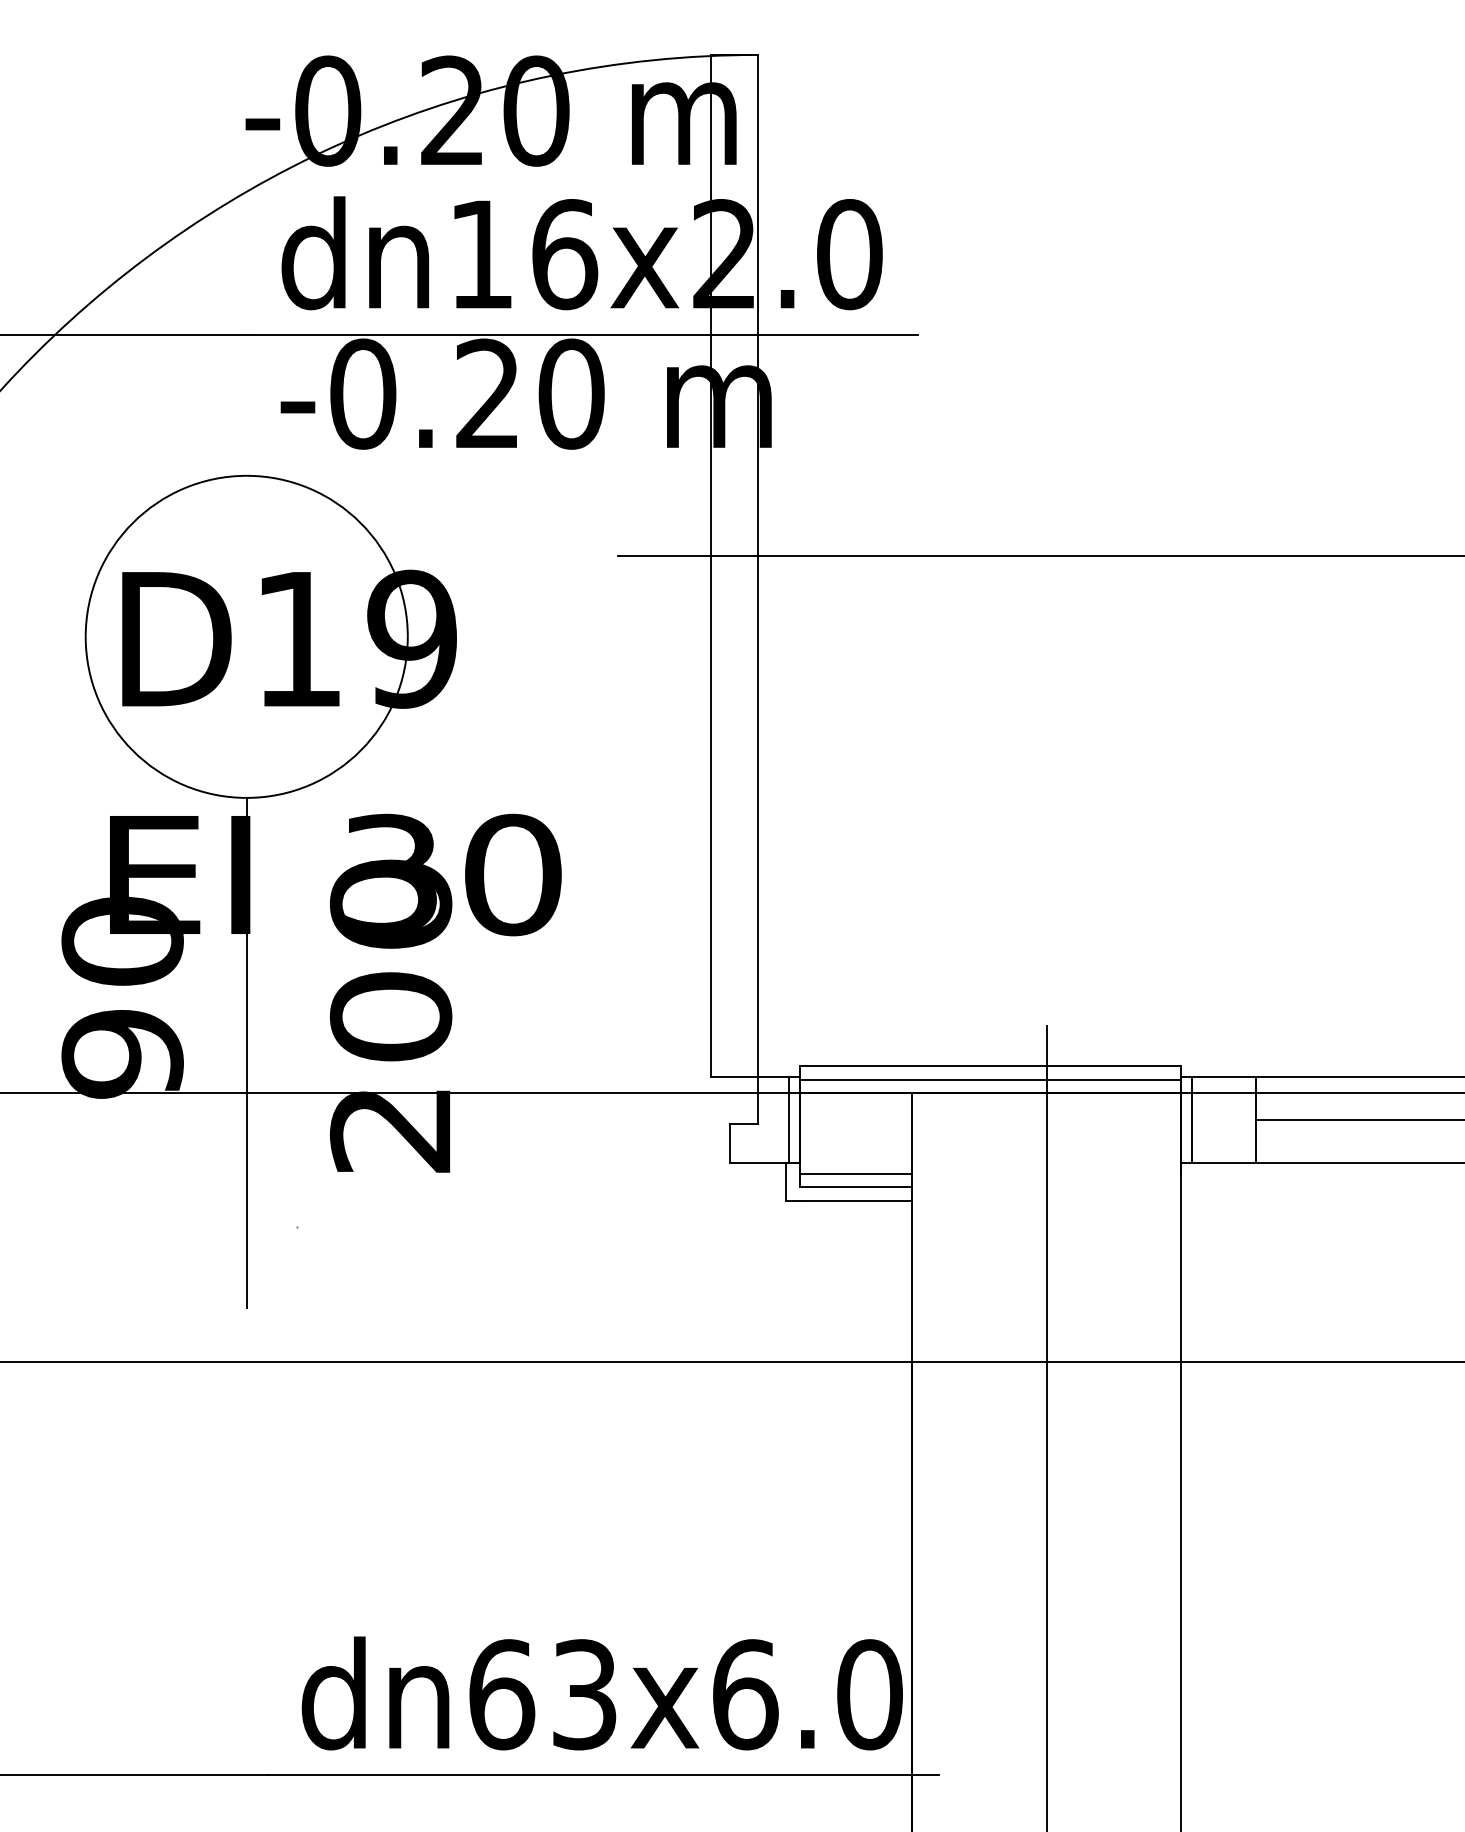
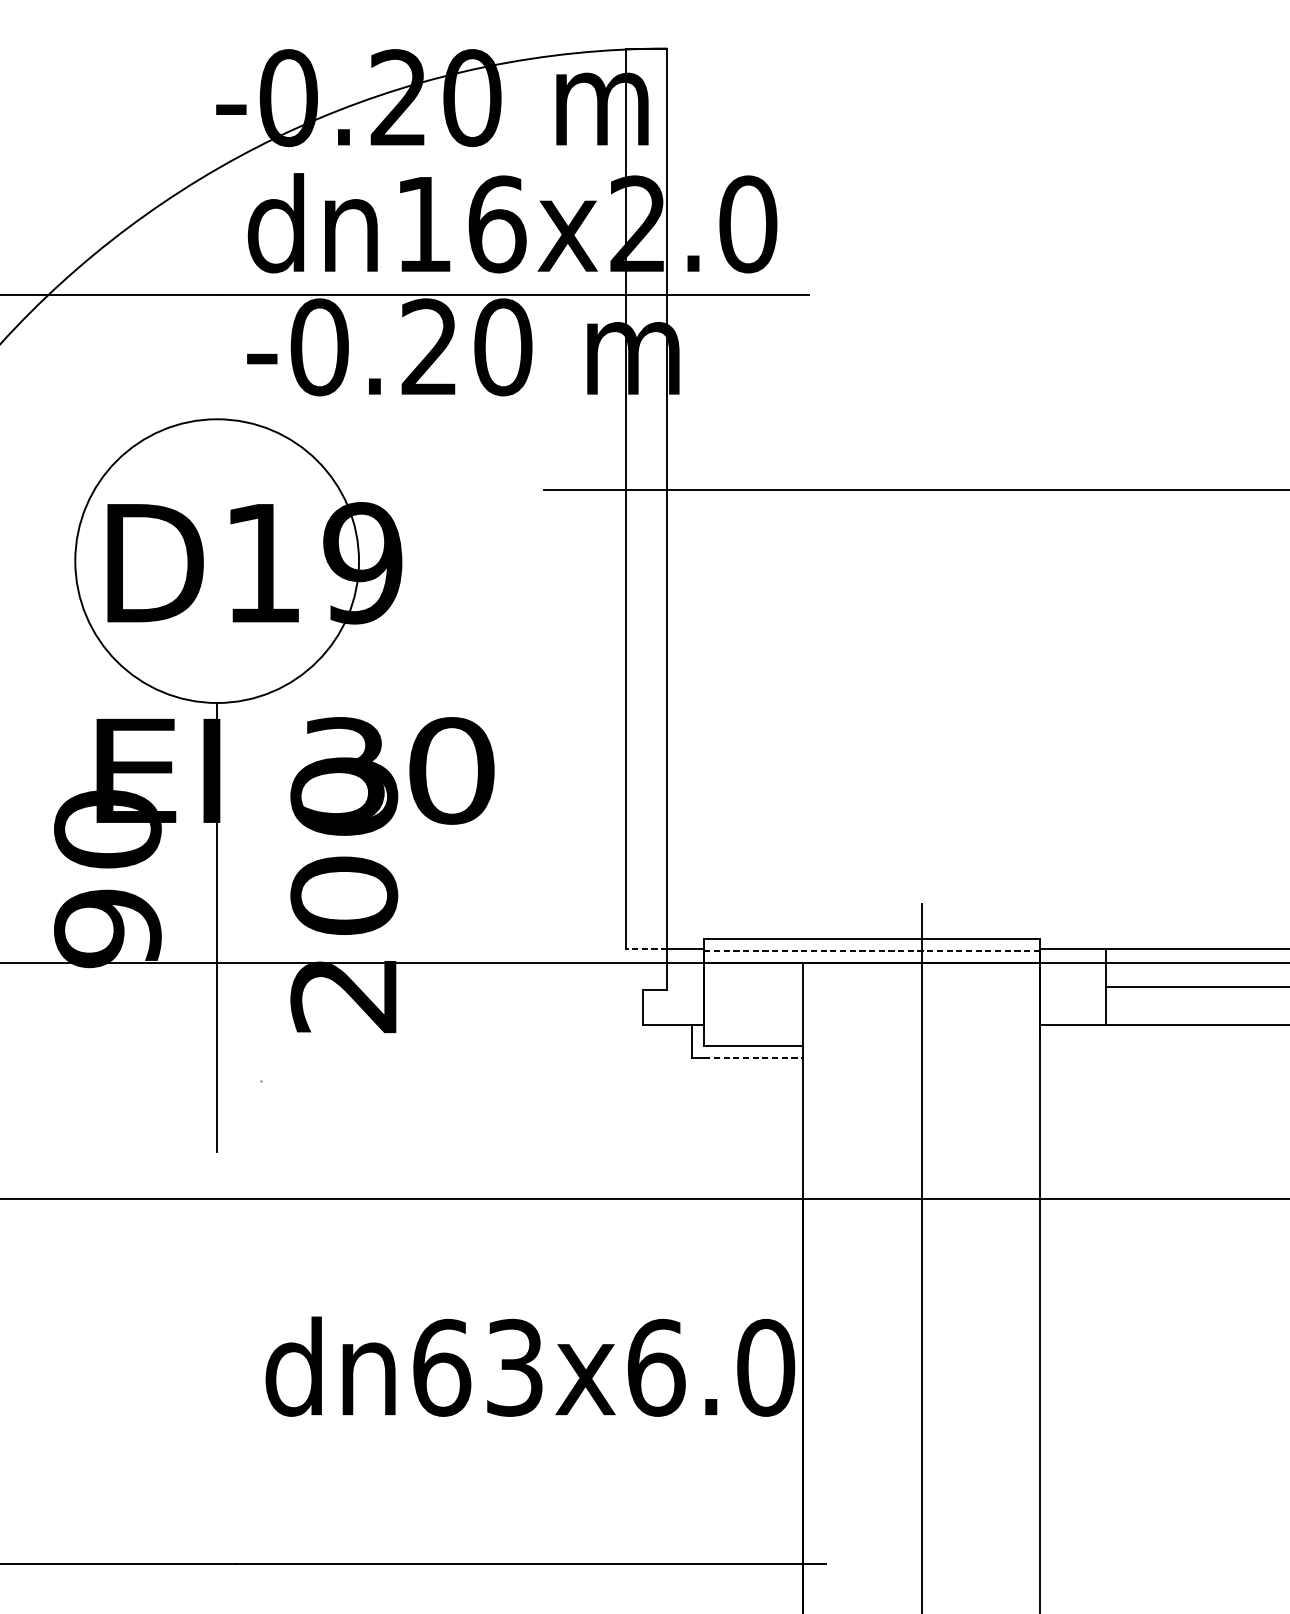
line: (734, 1077) -> (646, 949), solid -> dashed
line: (990, 1079) -> (872, 951), solid -> dashed
line: (788, 1119) -> (694, 986), removed
line: (1191, 1119) -> (1049, 986), removed
line: (855, 1173) -> (753, 1033), removed
line: (856, 1200) -> (754, 1057), solid -> dashed
text: (601, 1693) -> (529, 1366), moved

